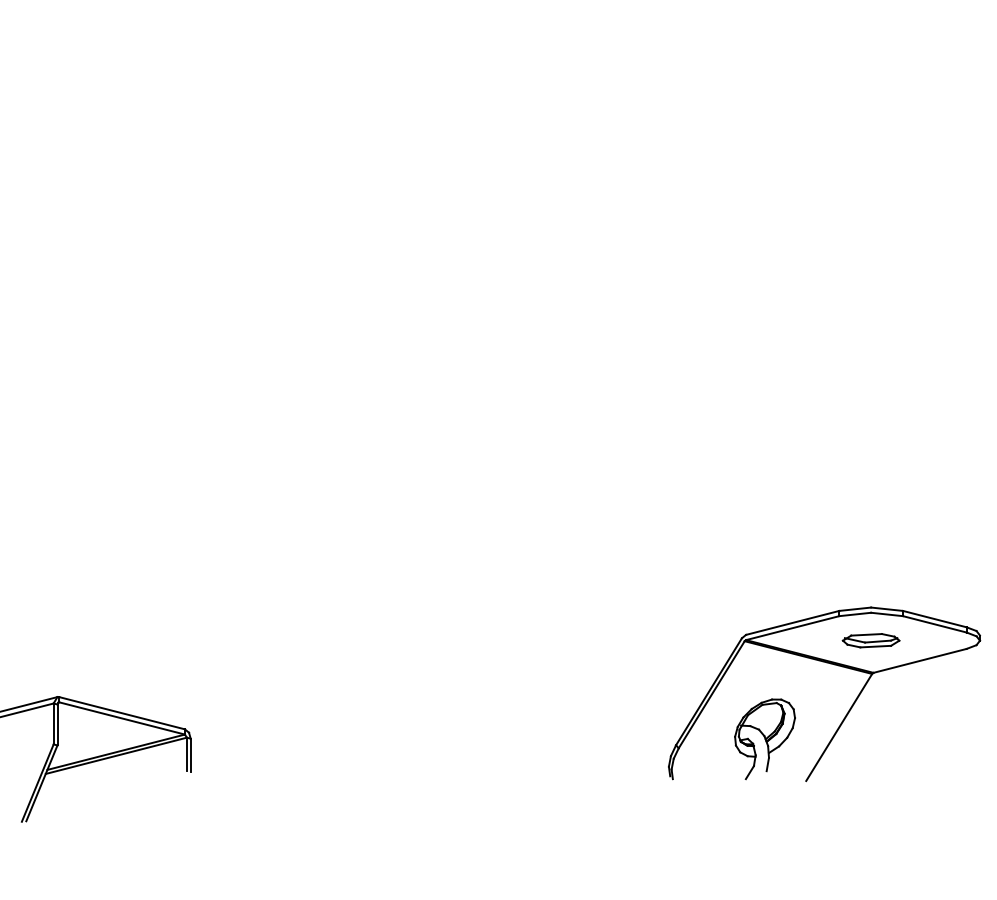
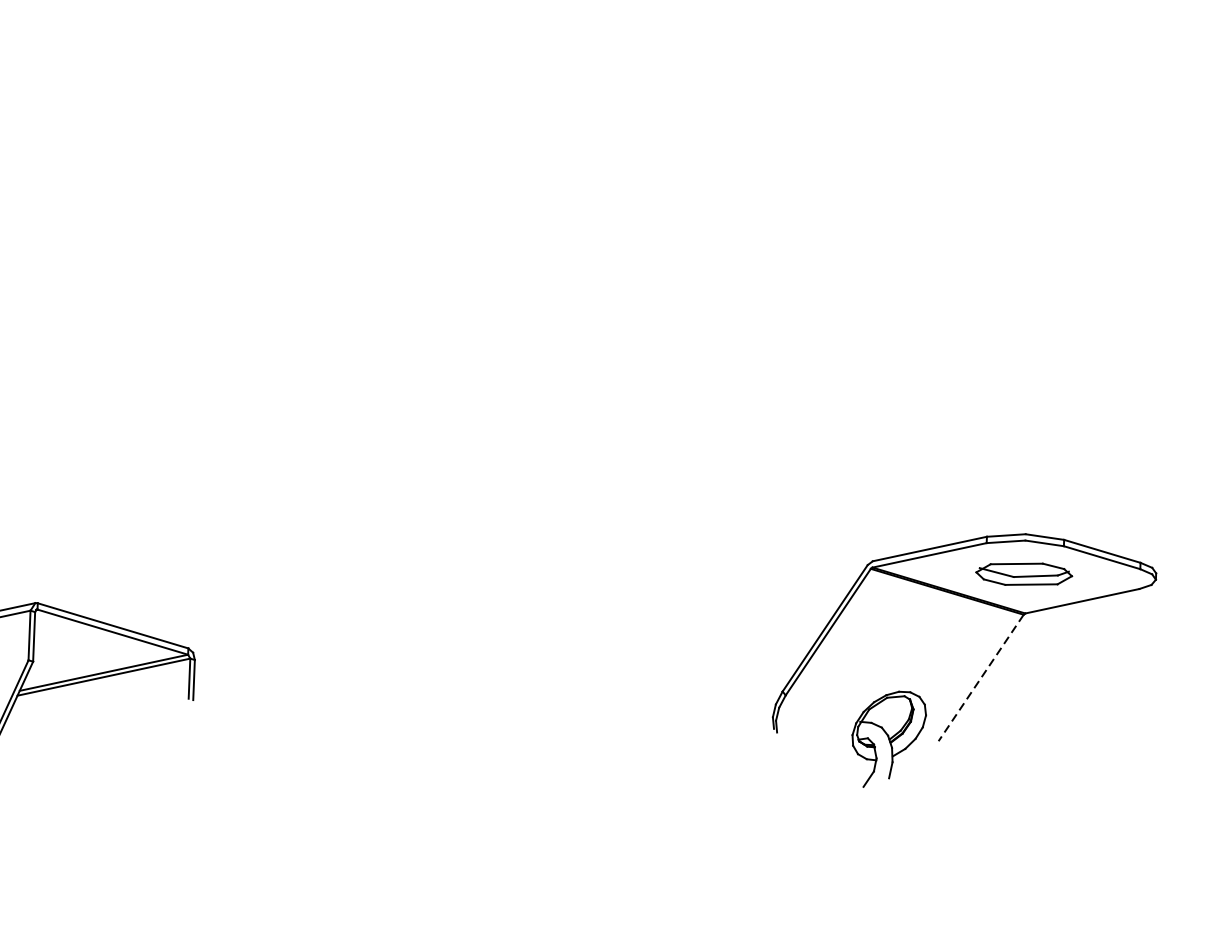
part: (870, 640) -> (1023, 574), size x1.4
line: (839, 727) -> (981, 678), solid -> dashed
part: (764, 739) -> (888, 739), moved

